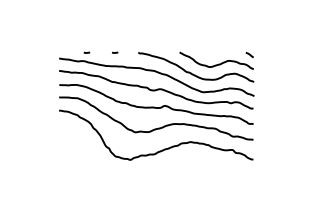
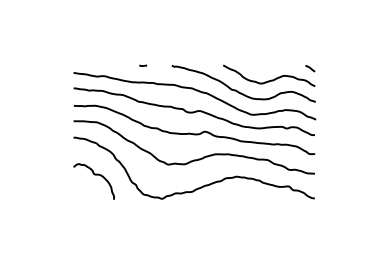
curve: (87, 52) -> (108, 65), removed
curve: (75, 141) -> (94, 175), added

